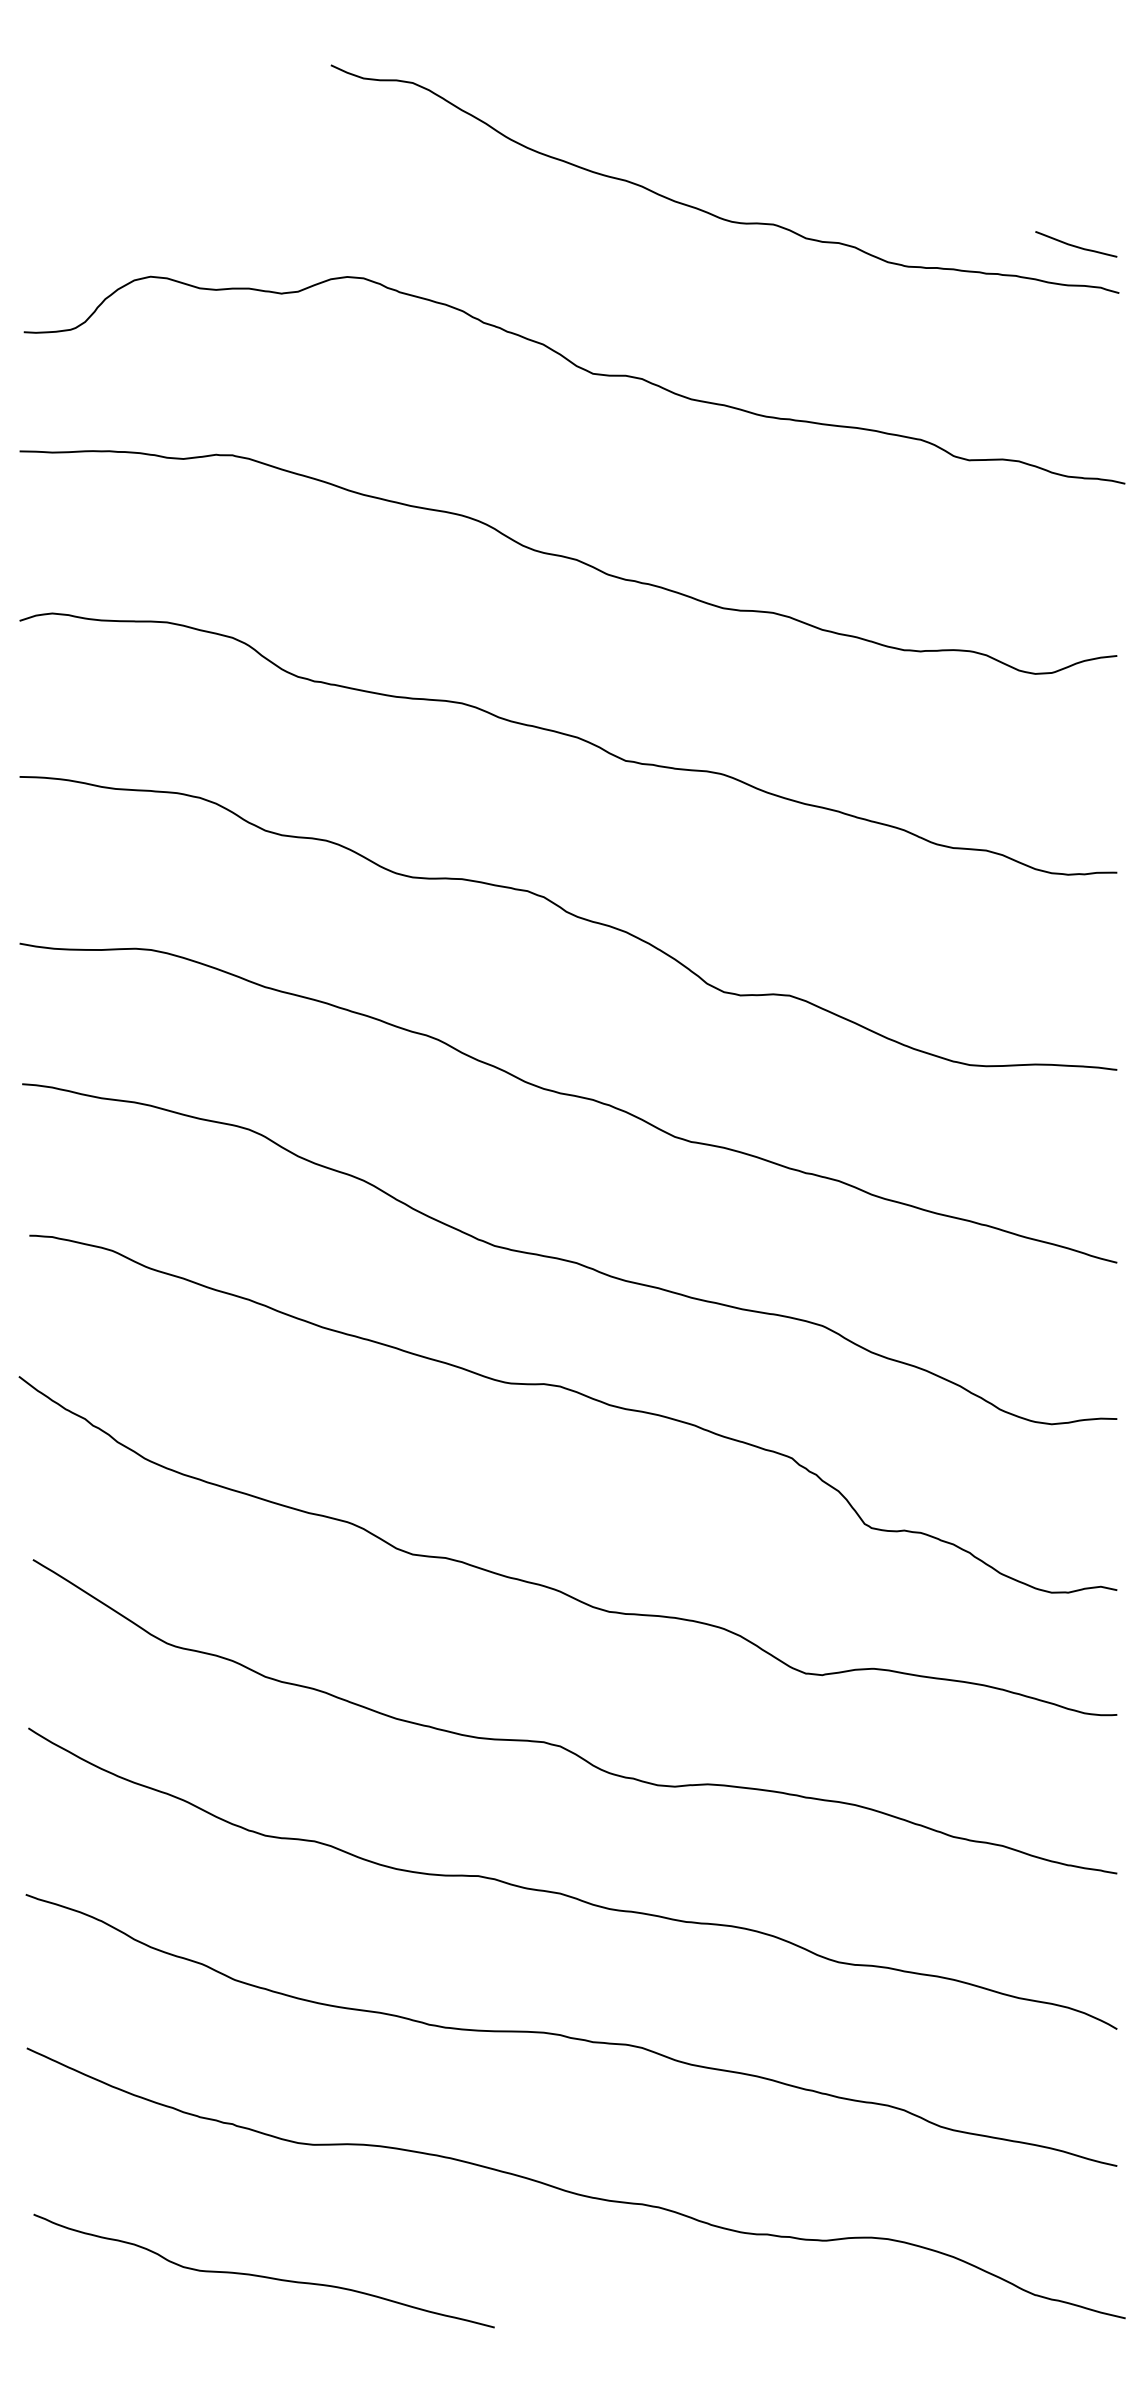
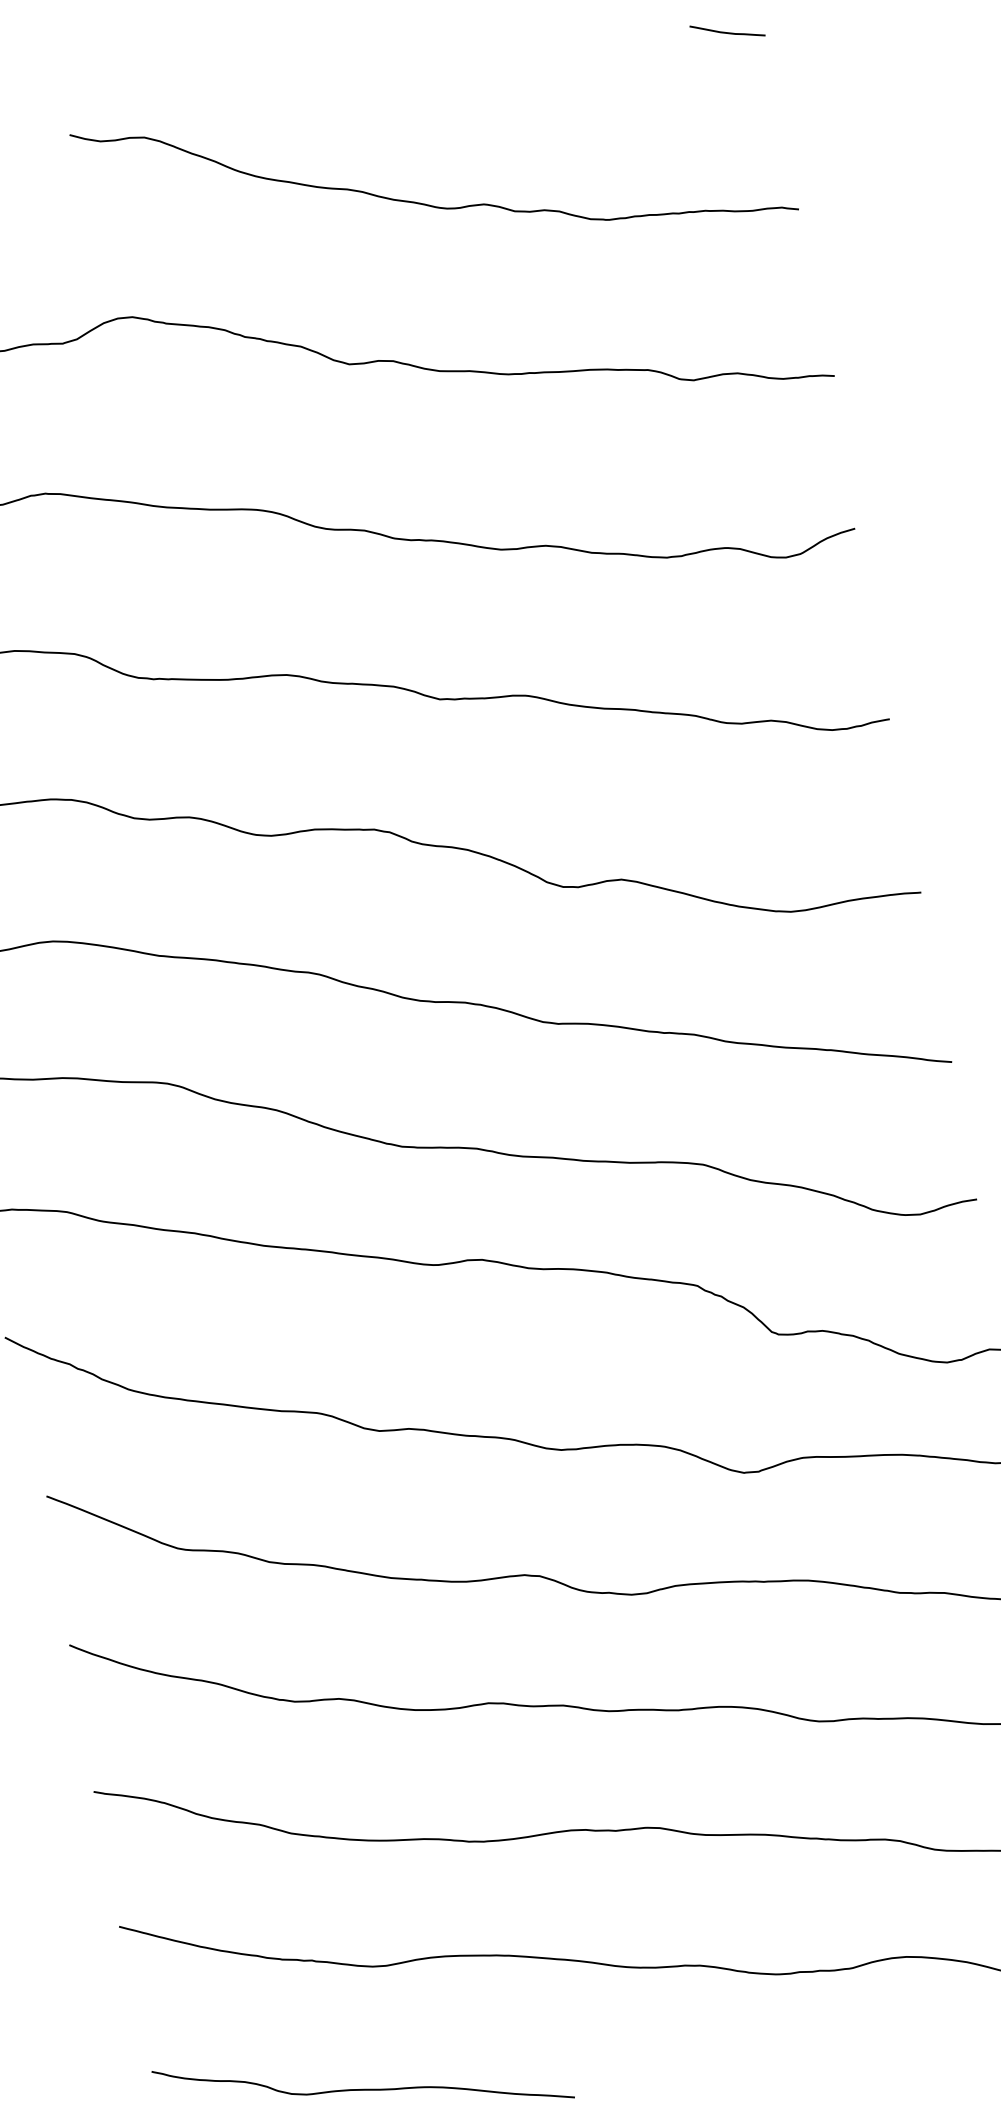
curve: (1076, 245) -> (727, 31), moved

